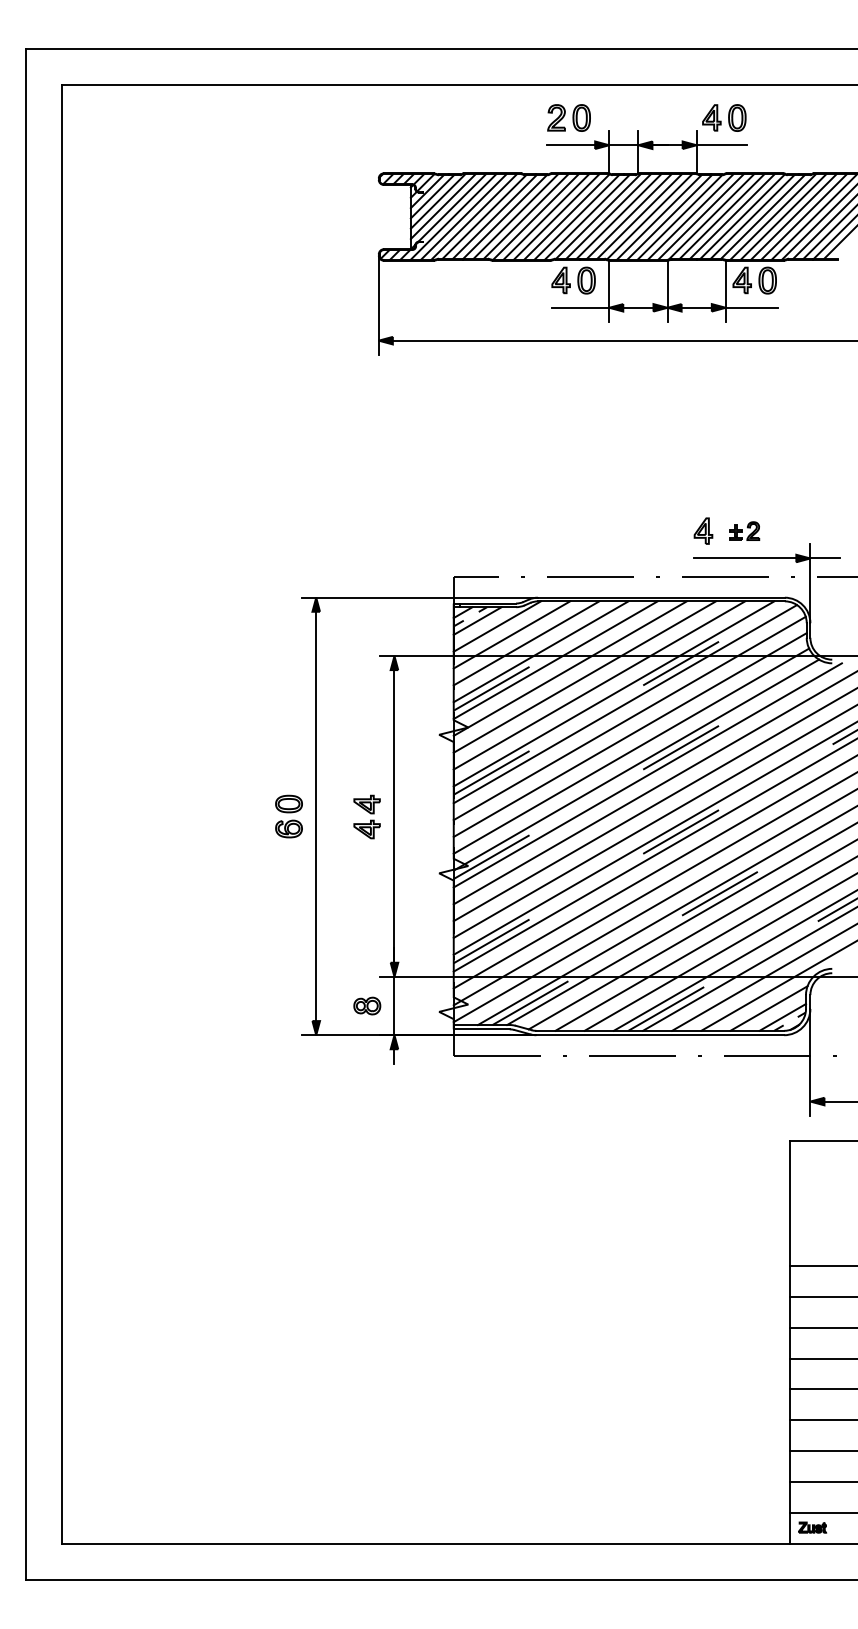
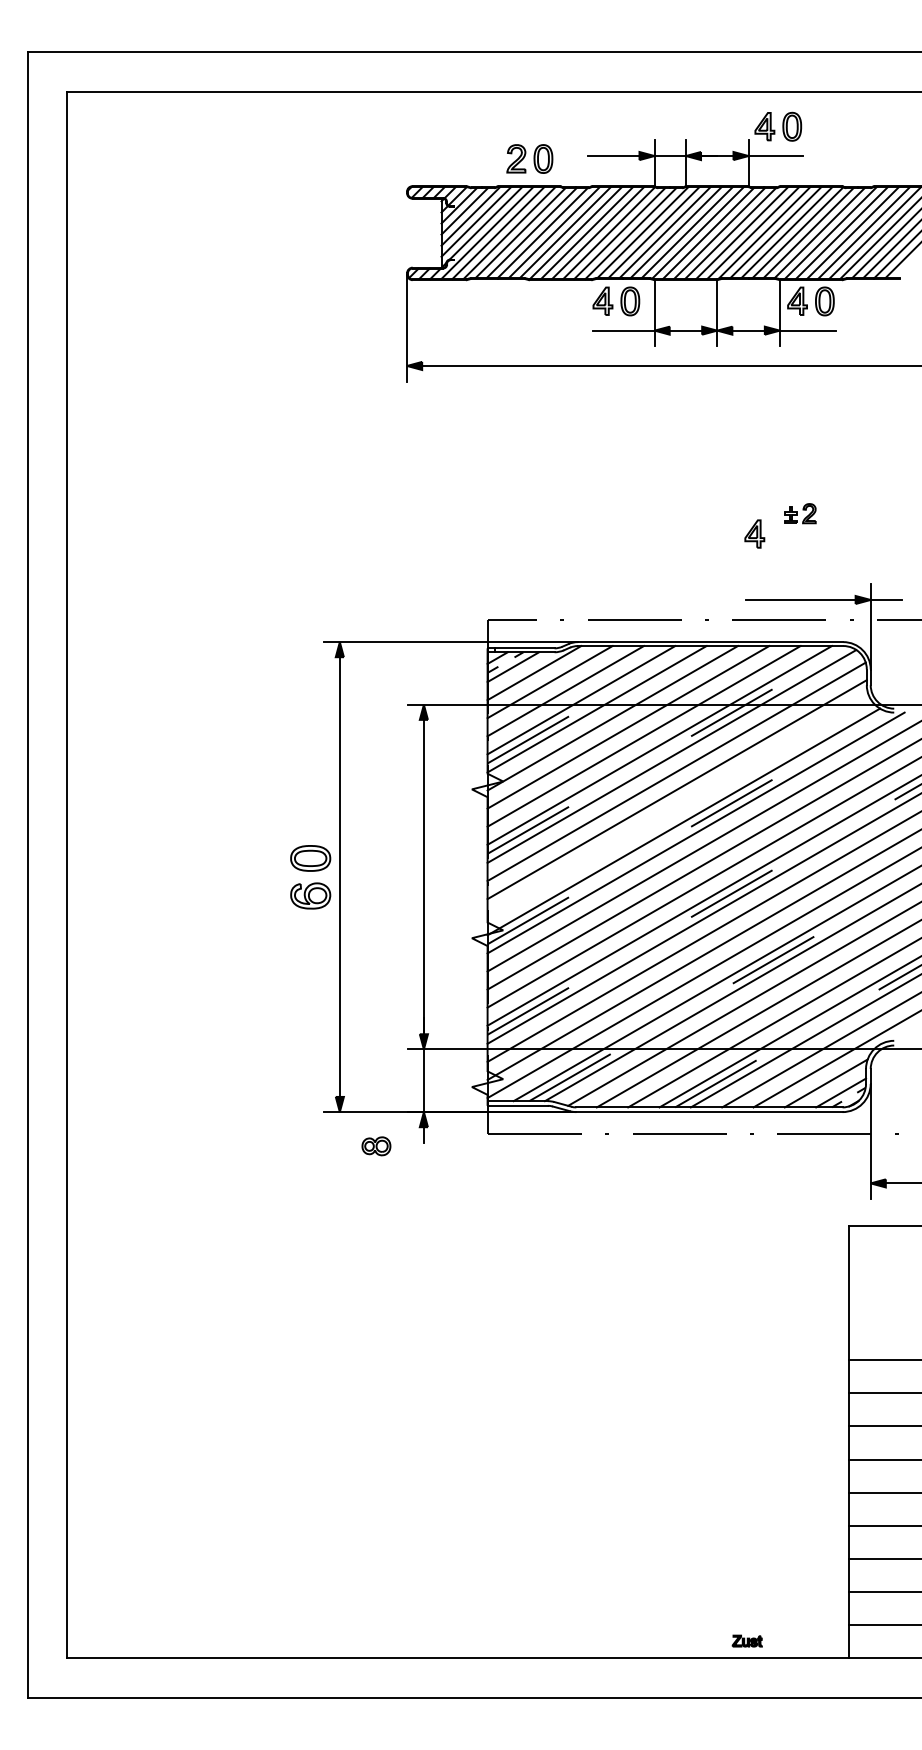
part: (568, 117) -> (529, 158), moved
part: (703, 530) -> (754, 533), moved
part: (744, 530) -> (799, 512), moved
line: (631, 750) -> (678, 806), removed
part: (288, 816) -> (310, 877), size x1.4
part: (366, 816) -> (393, 877), removed
part: (367, 1005) -> (376, 1145), moved
part: (812, 1527) -> (747, 1640), moved

